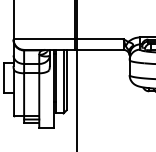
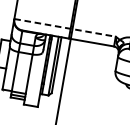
line: (69, 39) -> (65, 28), solid -> dashed

